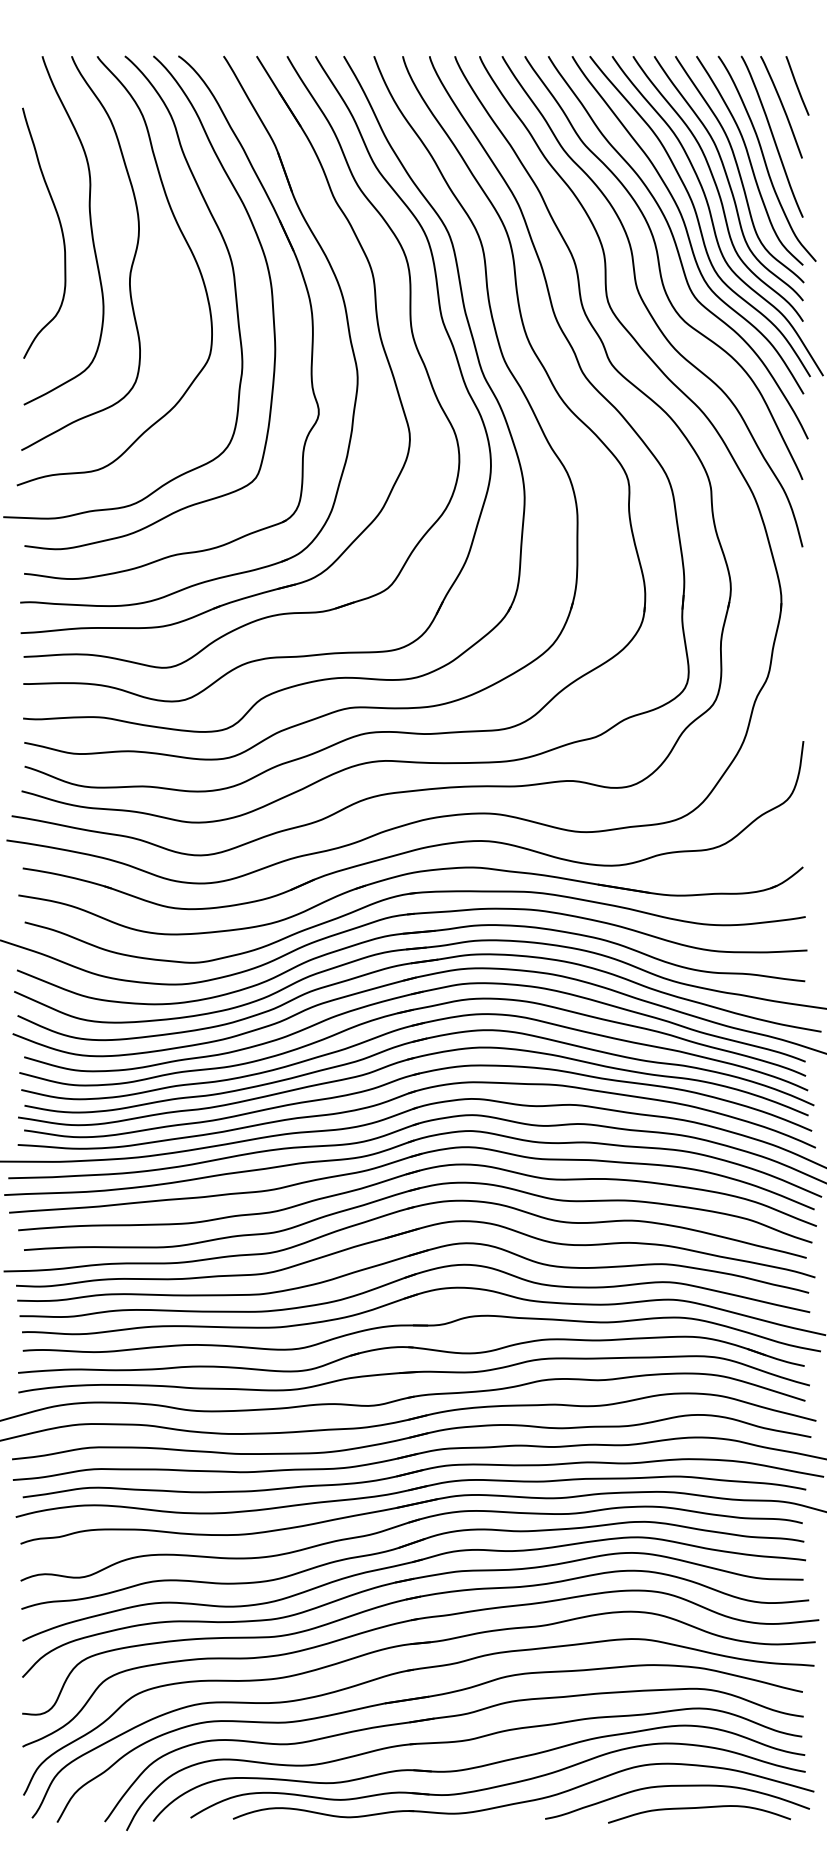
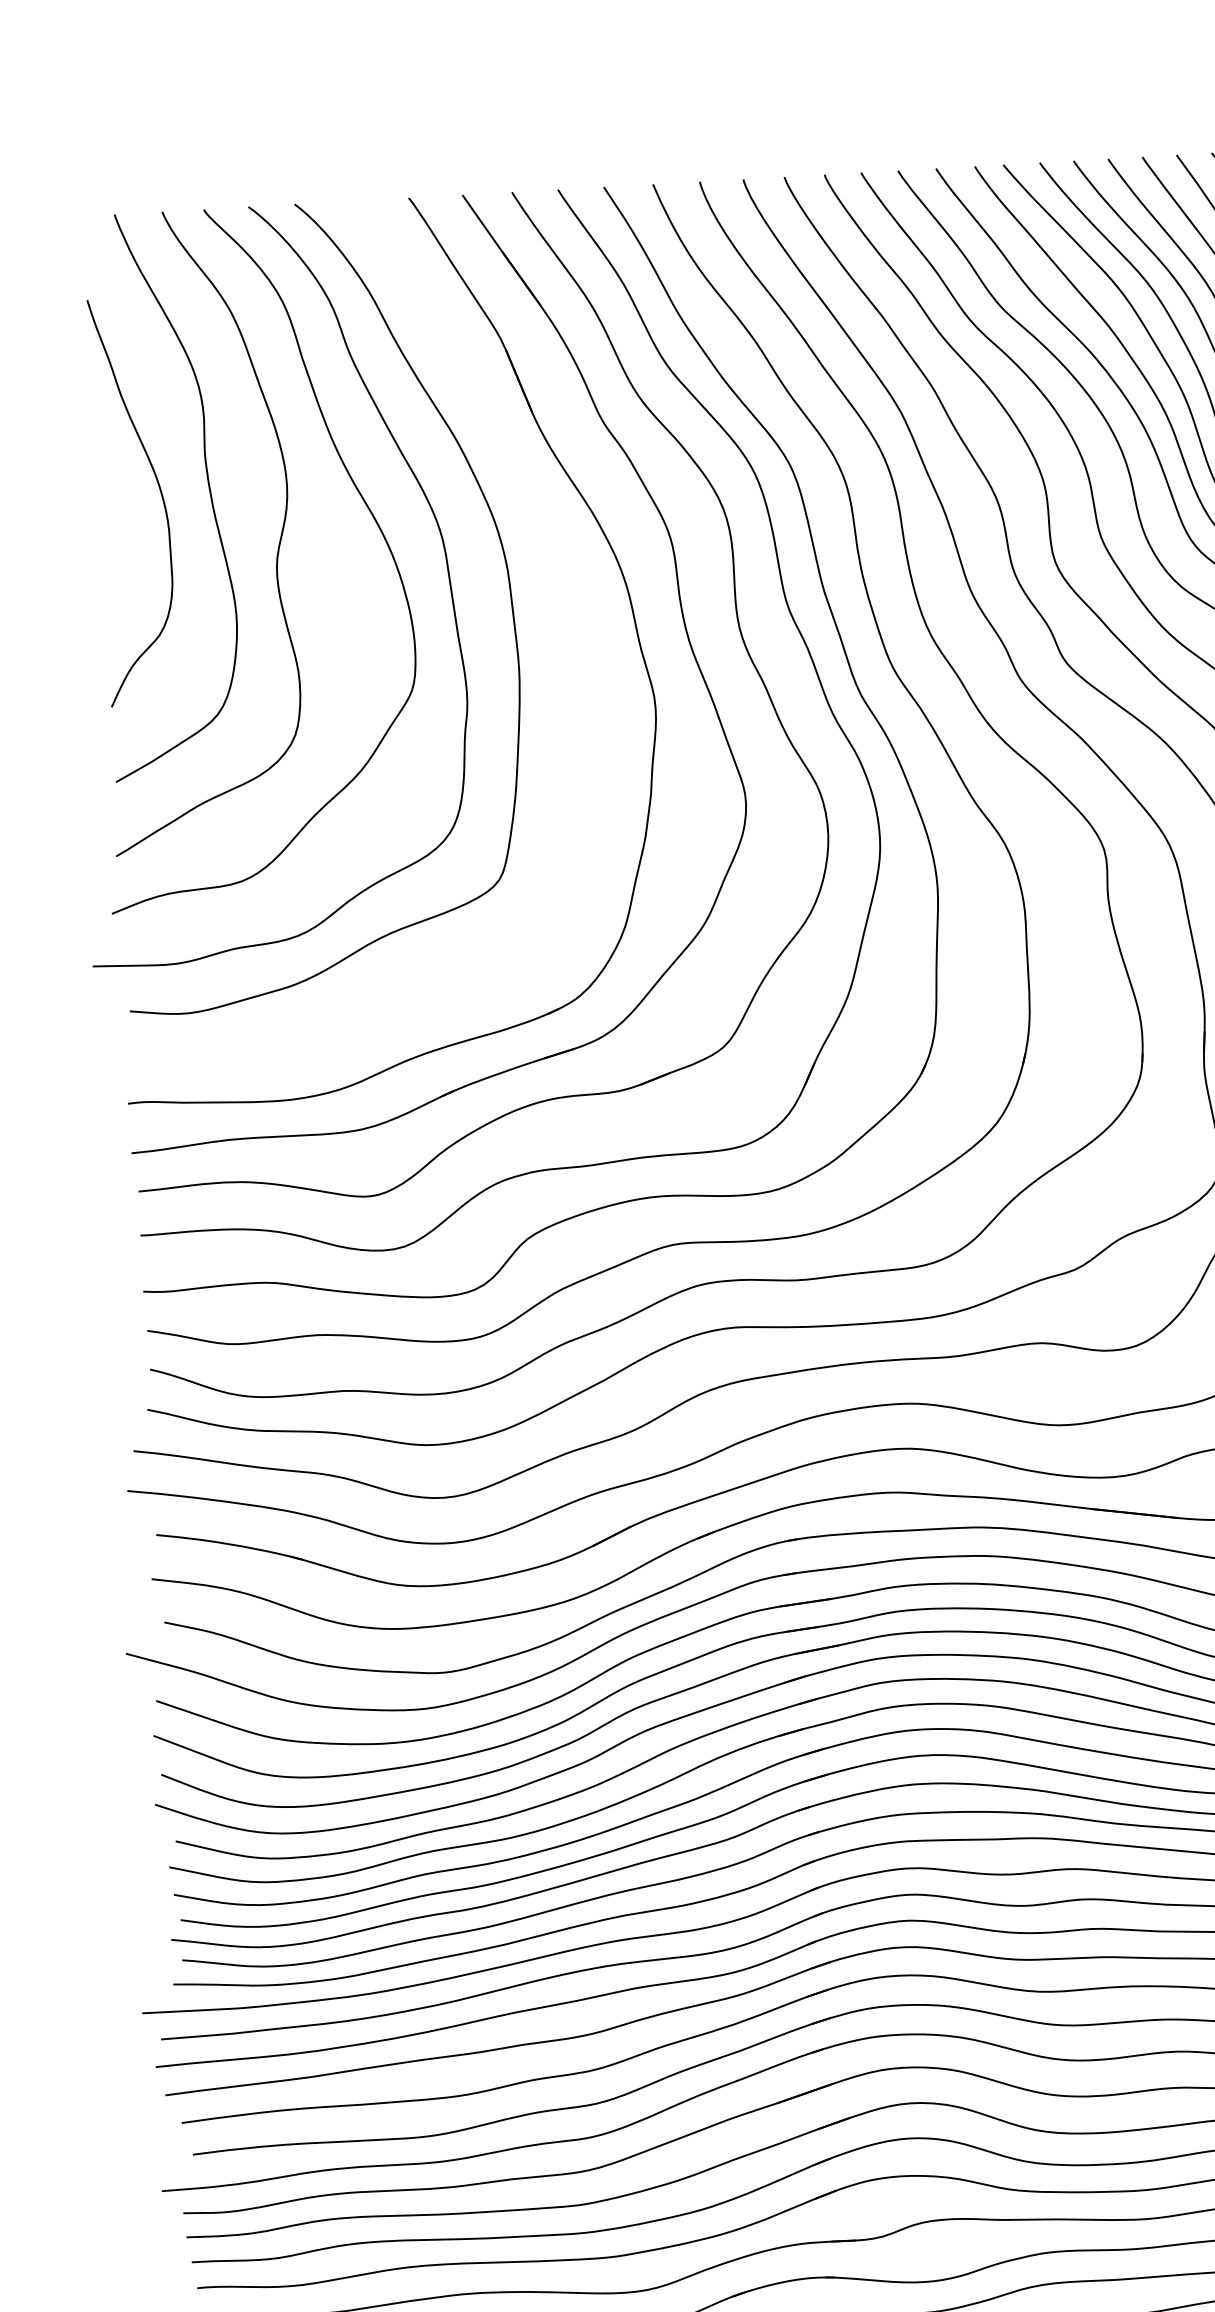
part: (301, 275) -> (555, 547), removed

